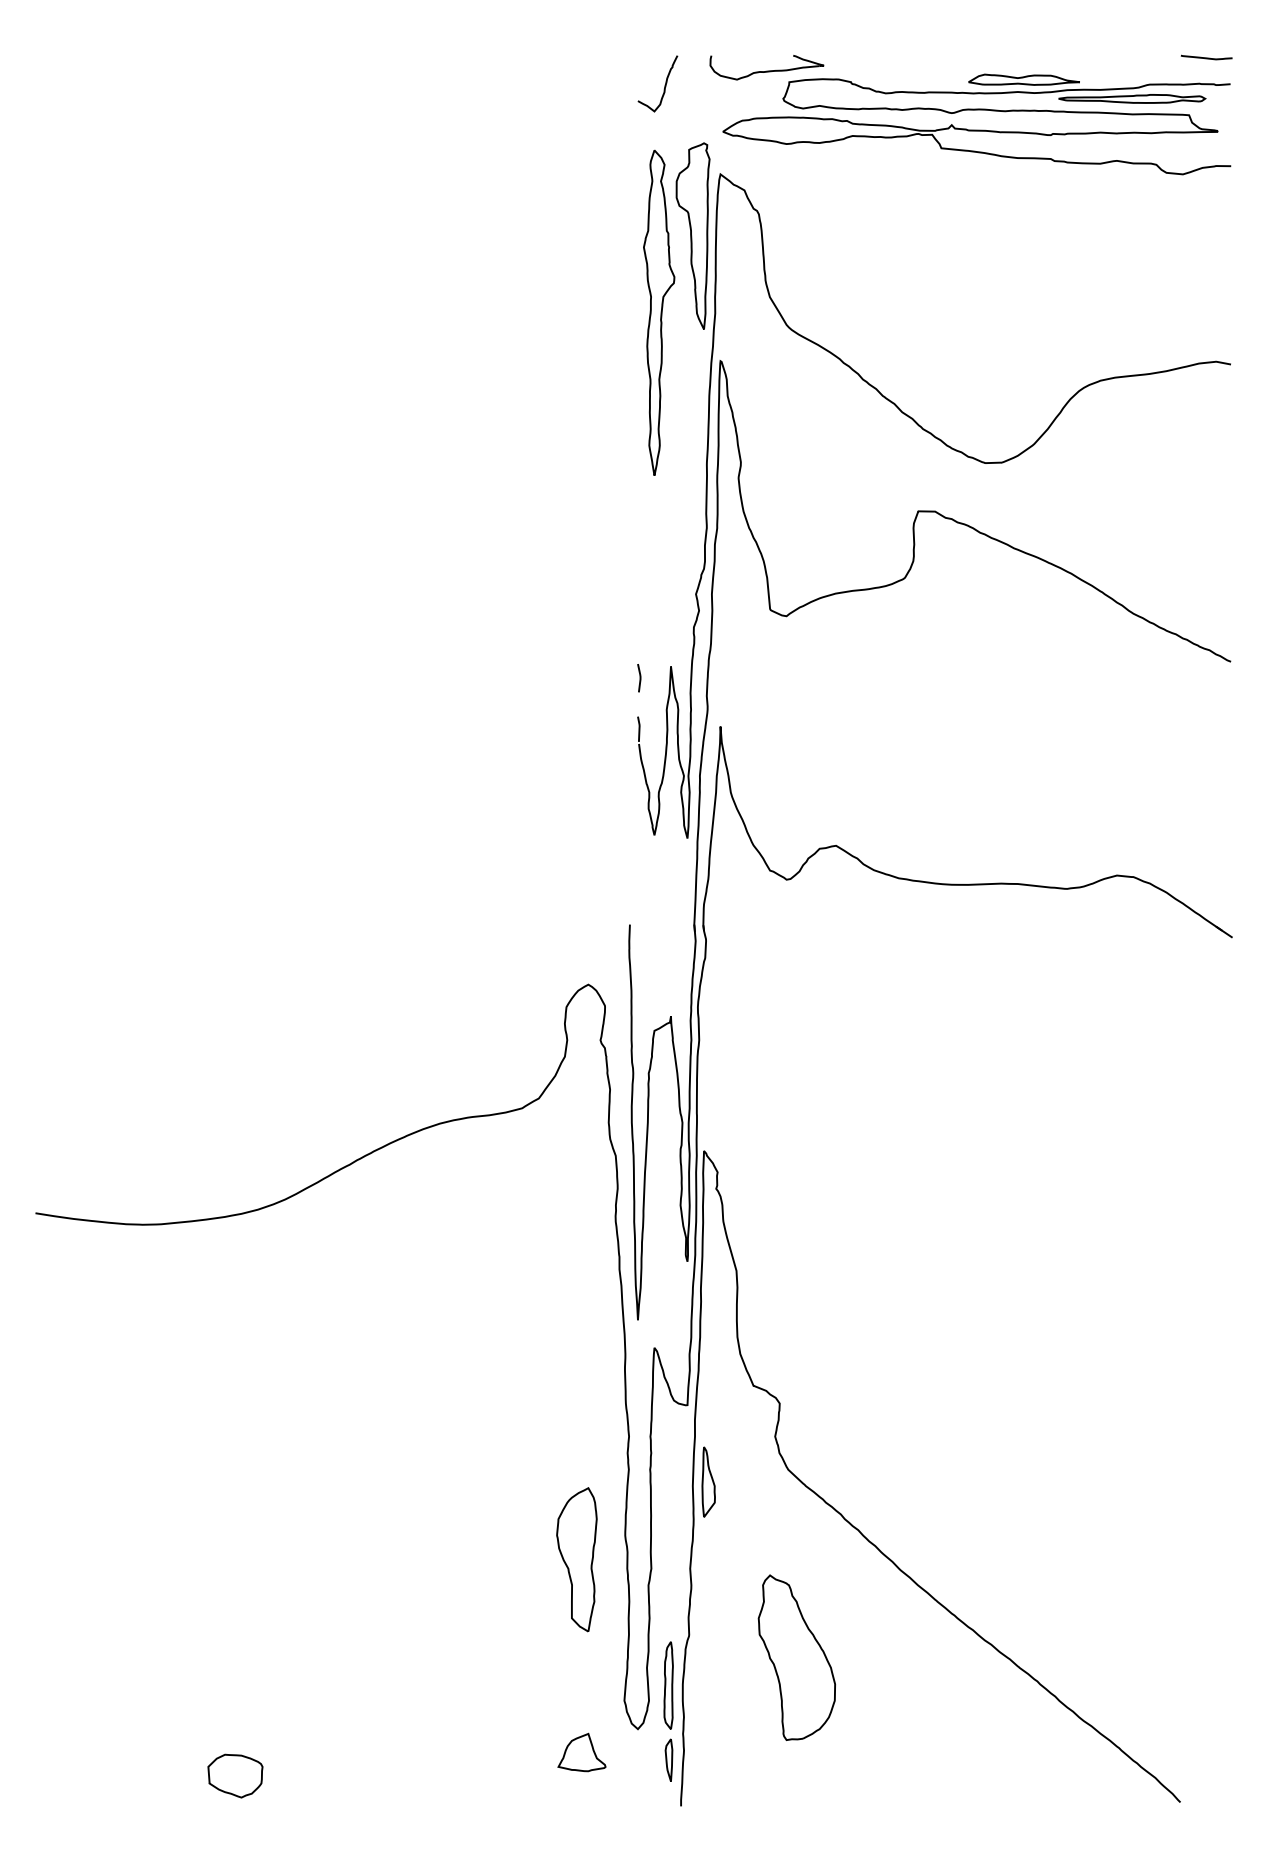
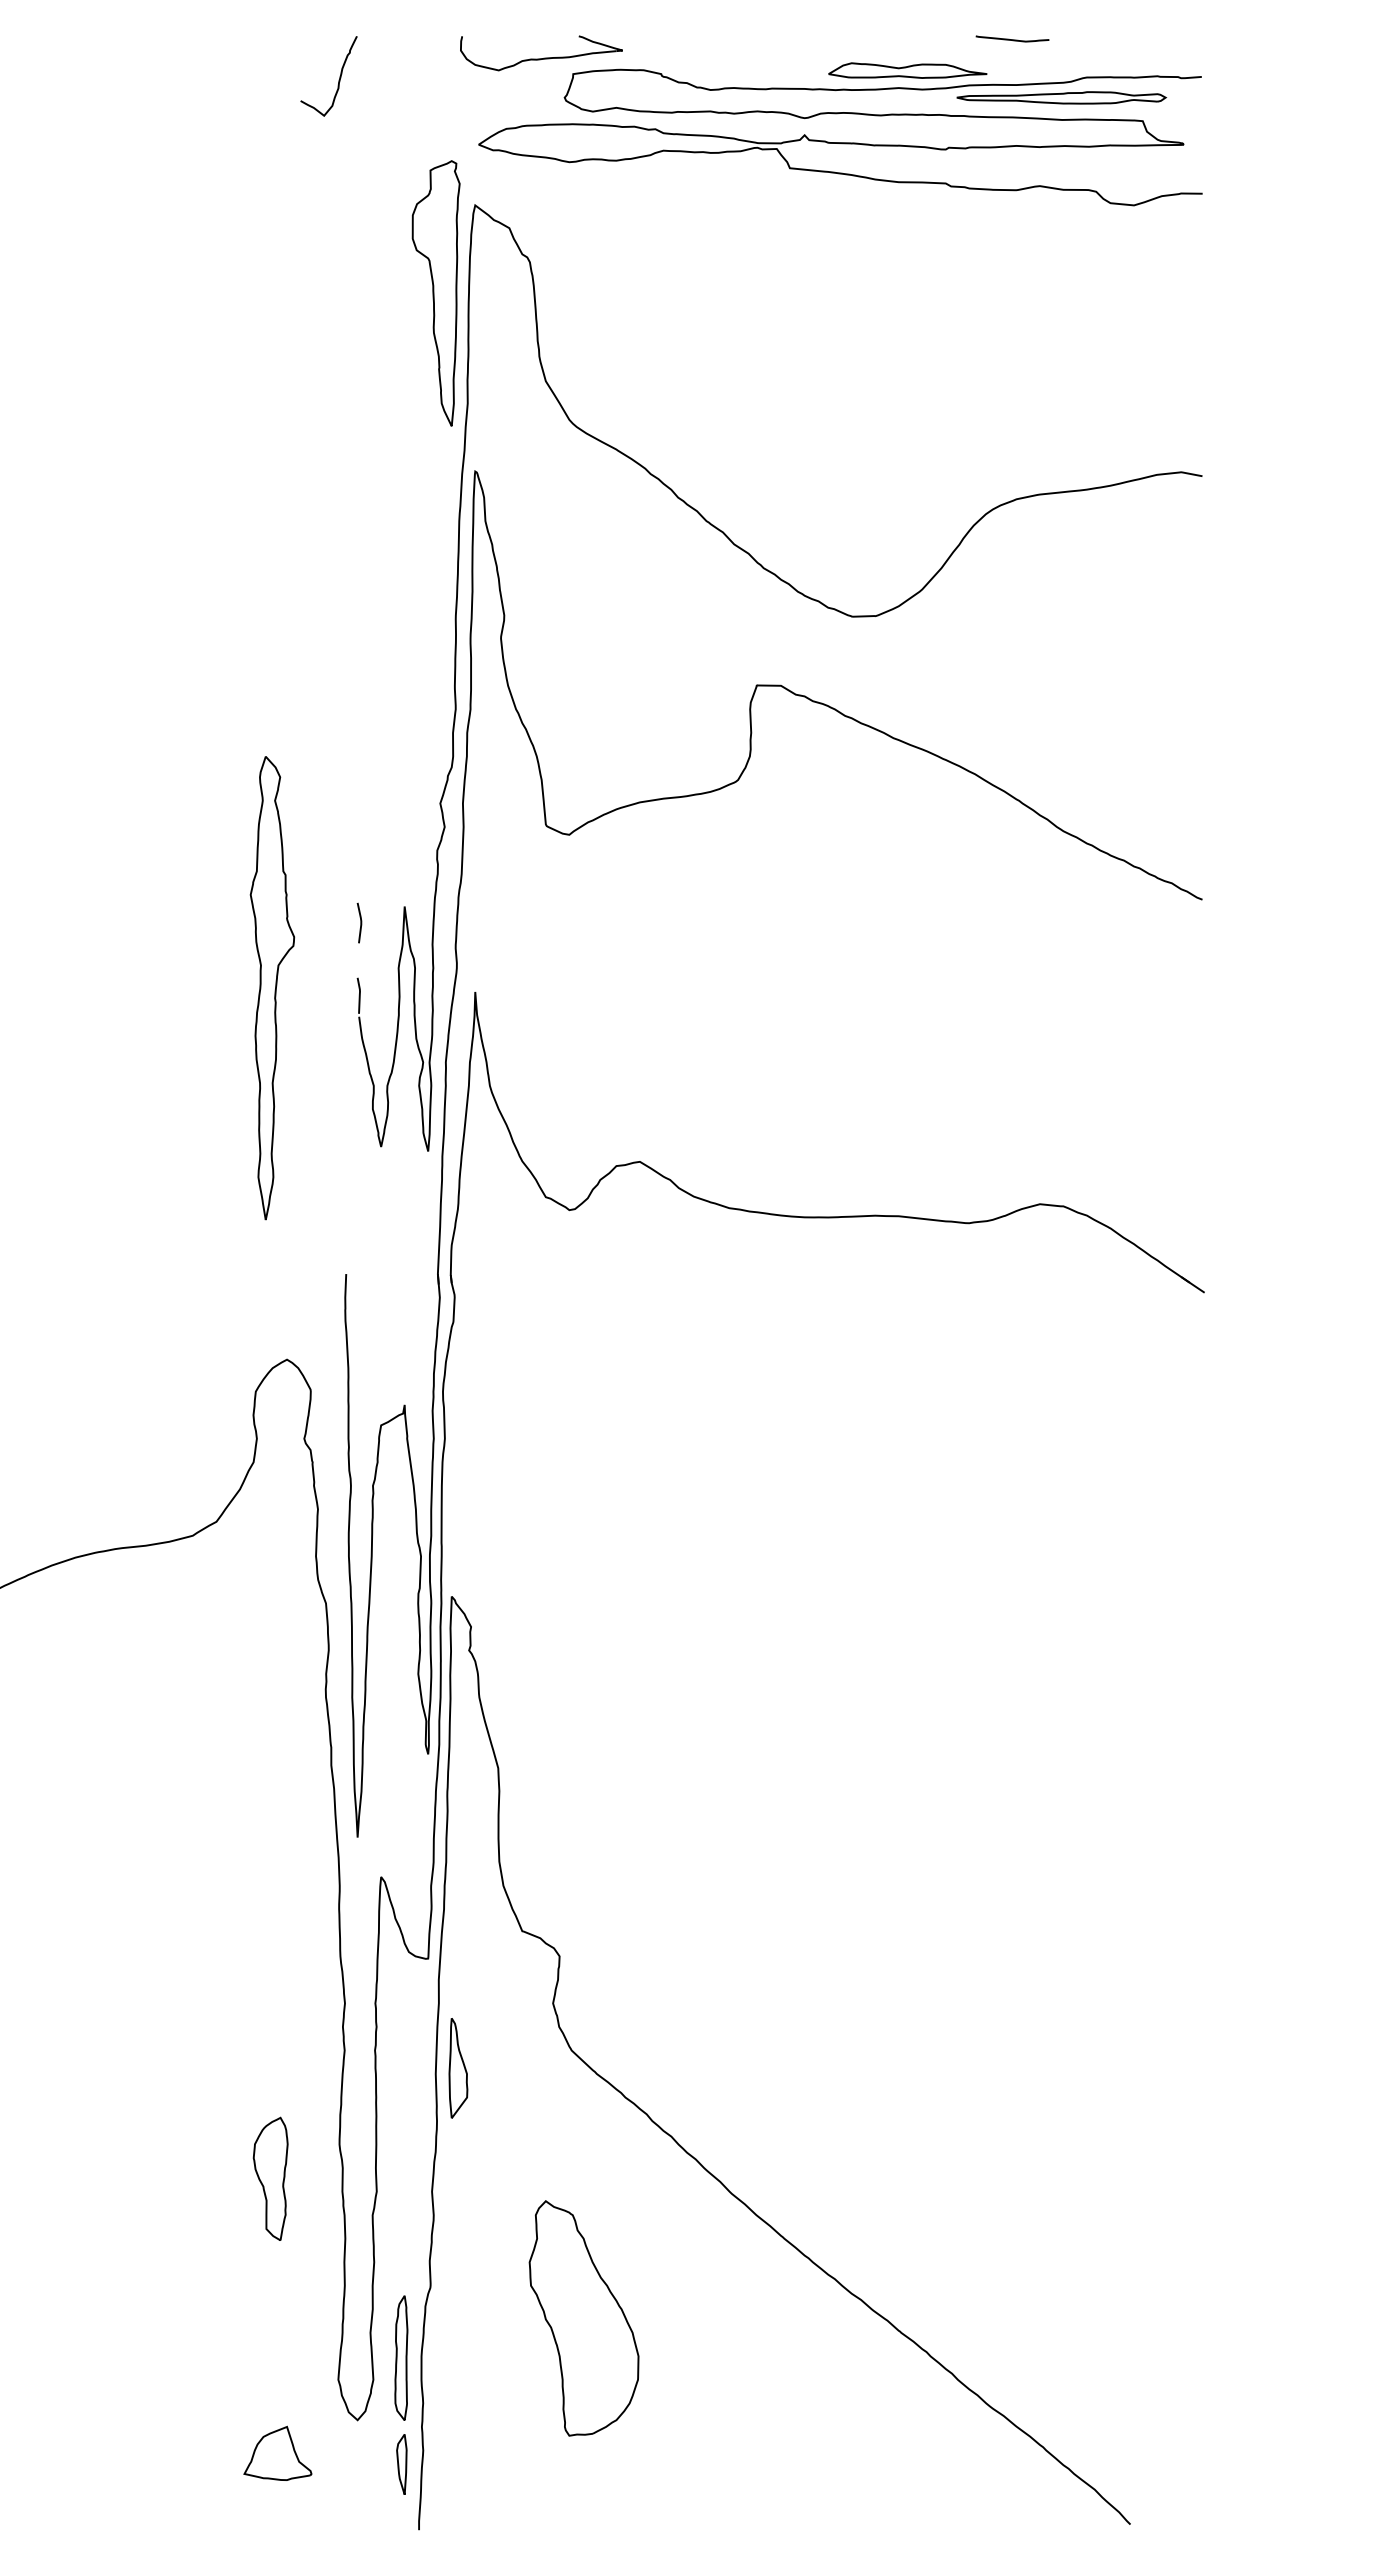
curve: (1206, 57) -> (1012, 38), moved
curve: (664, 85) -> (338, 78), moved
part: (659, 312) -> (272, 987), moved
part: (576, 1559) -> (270, 2178), size x0.6

